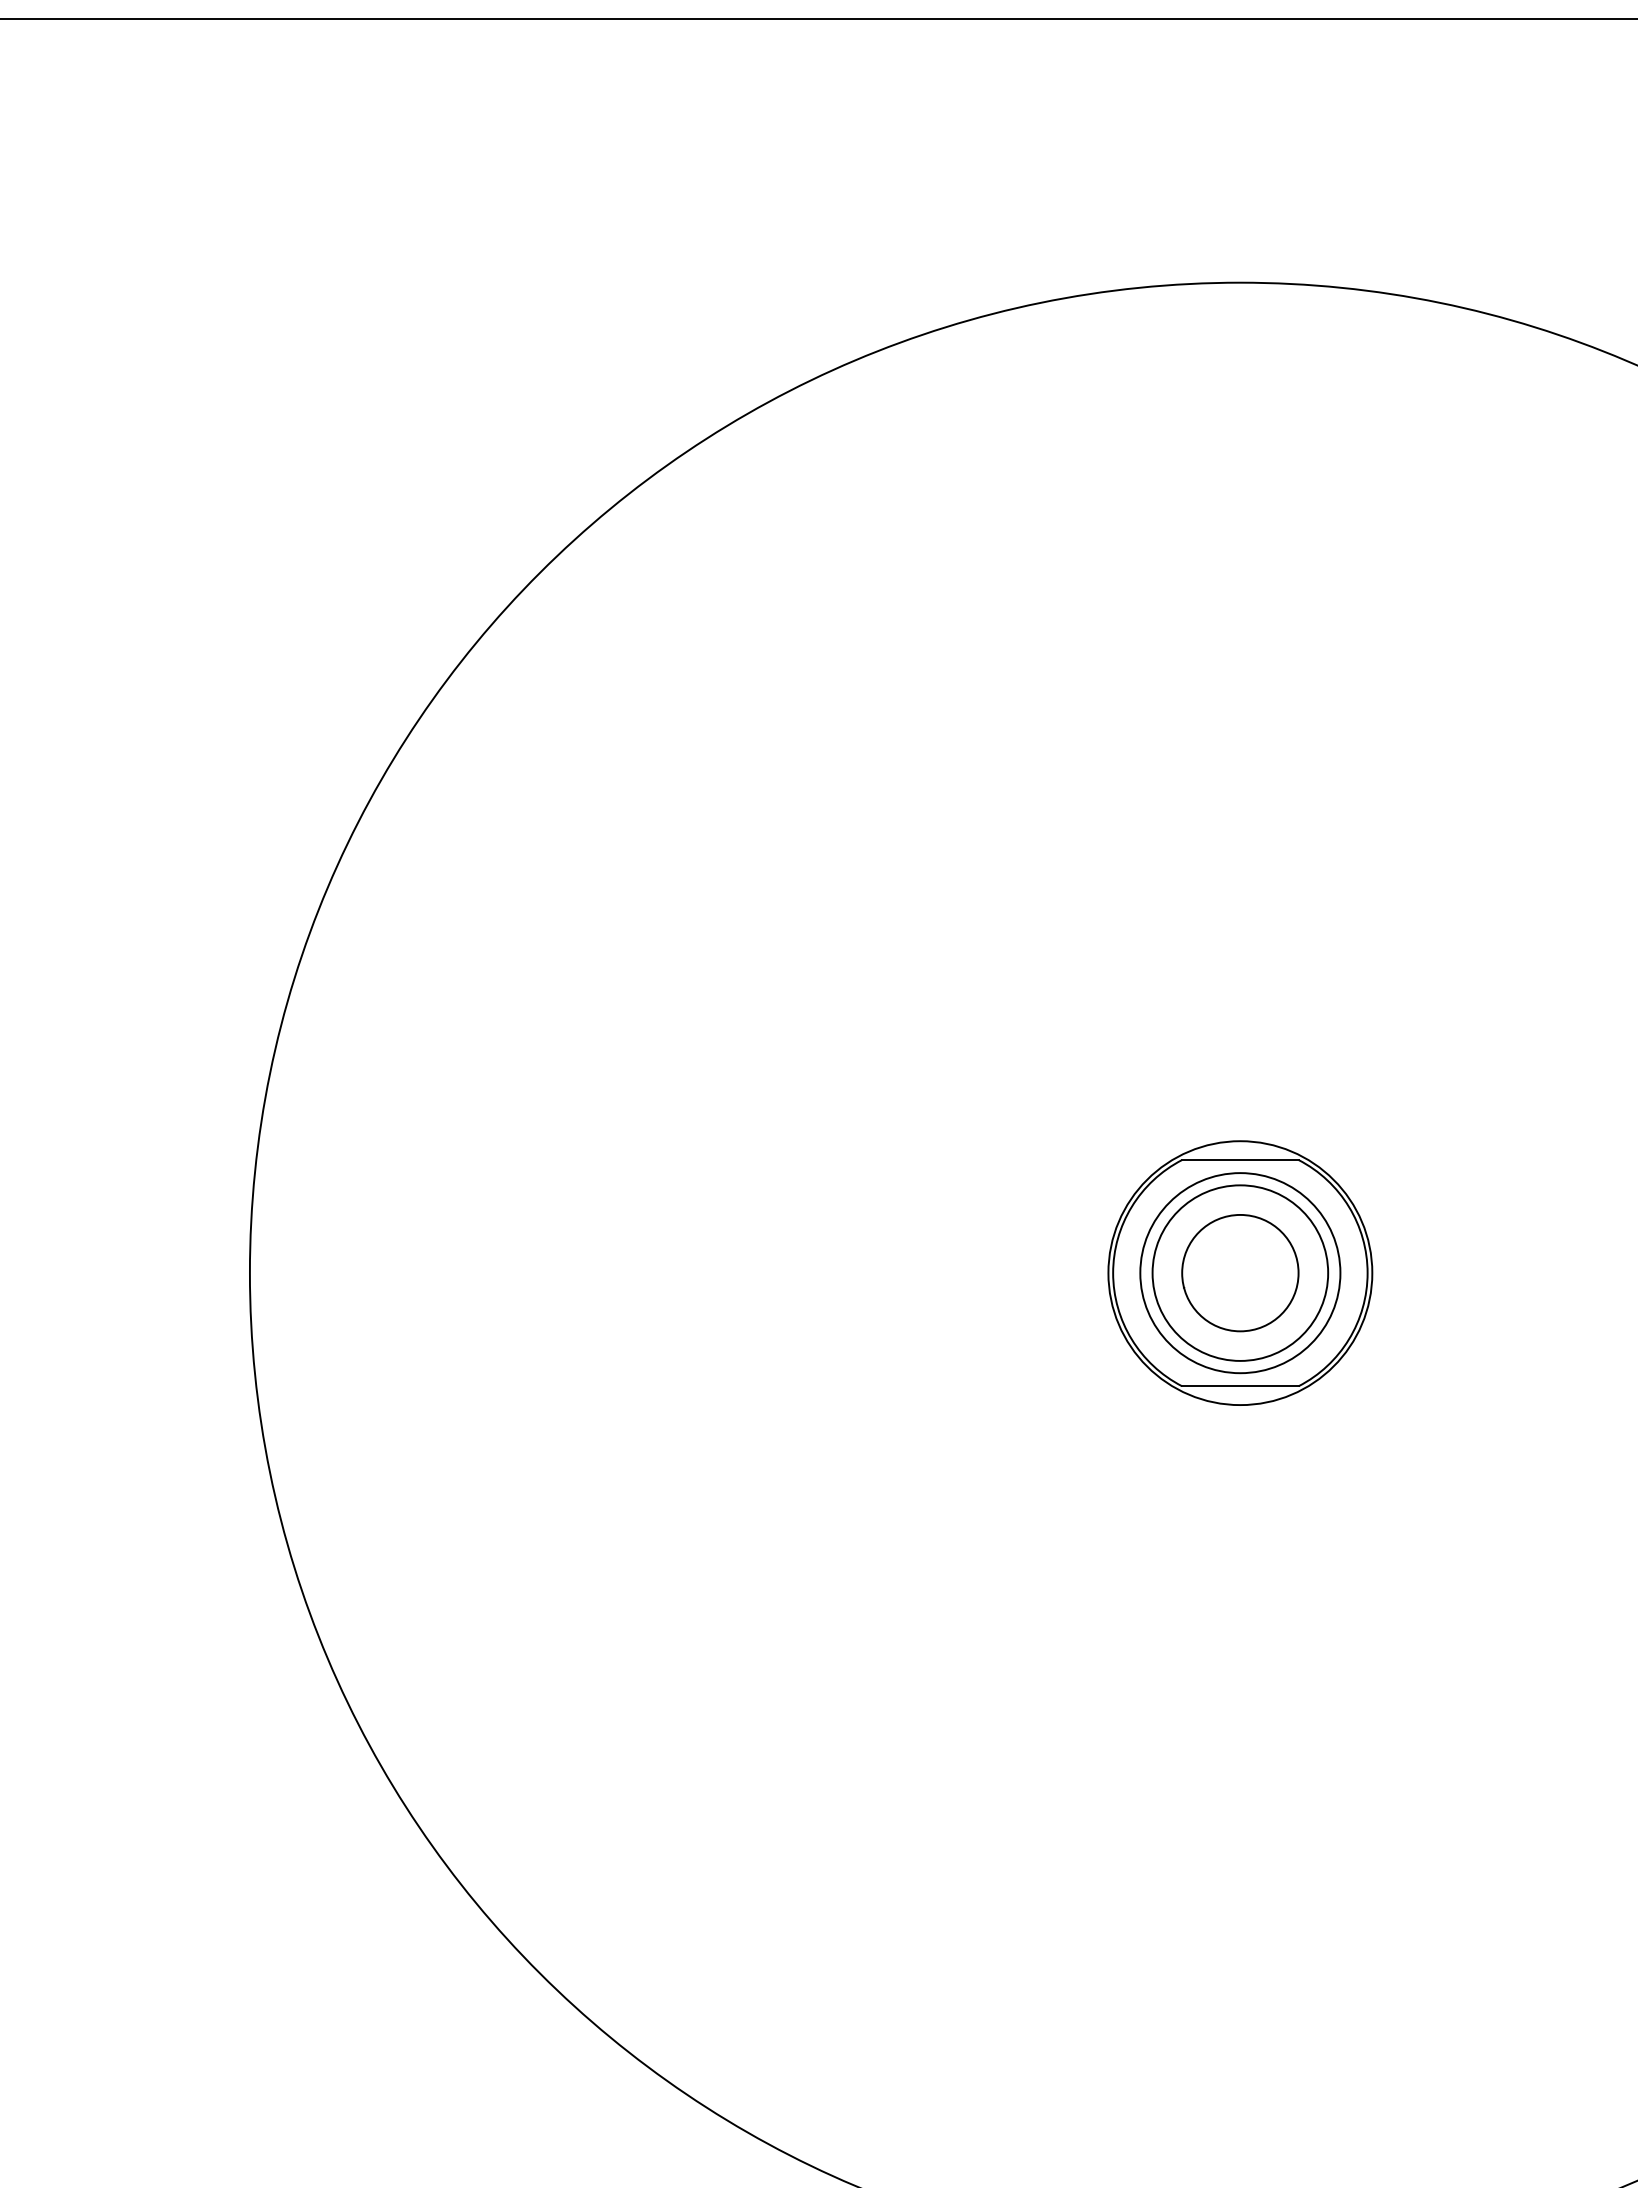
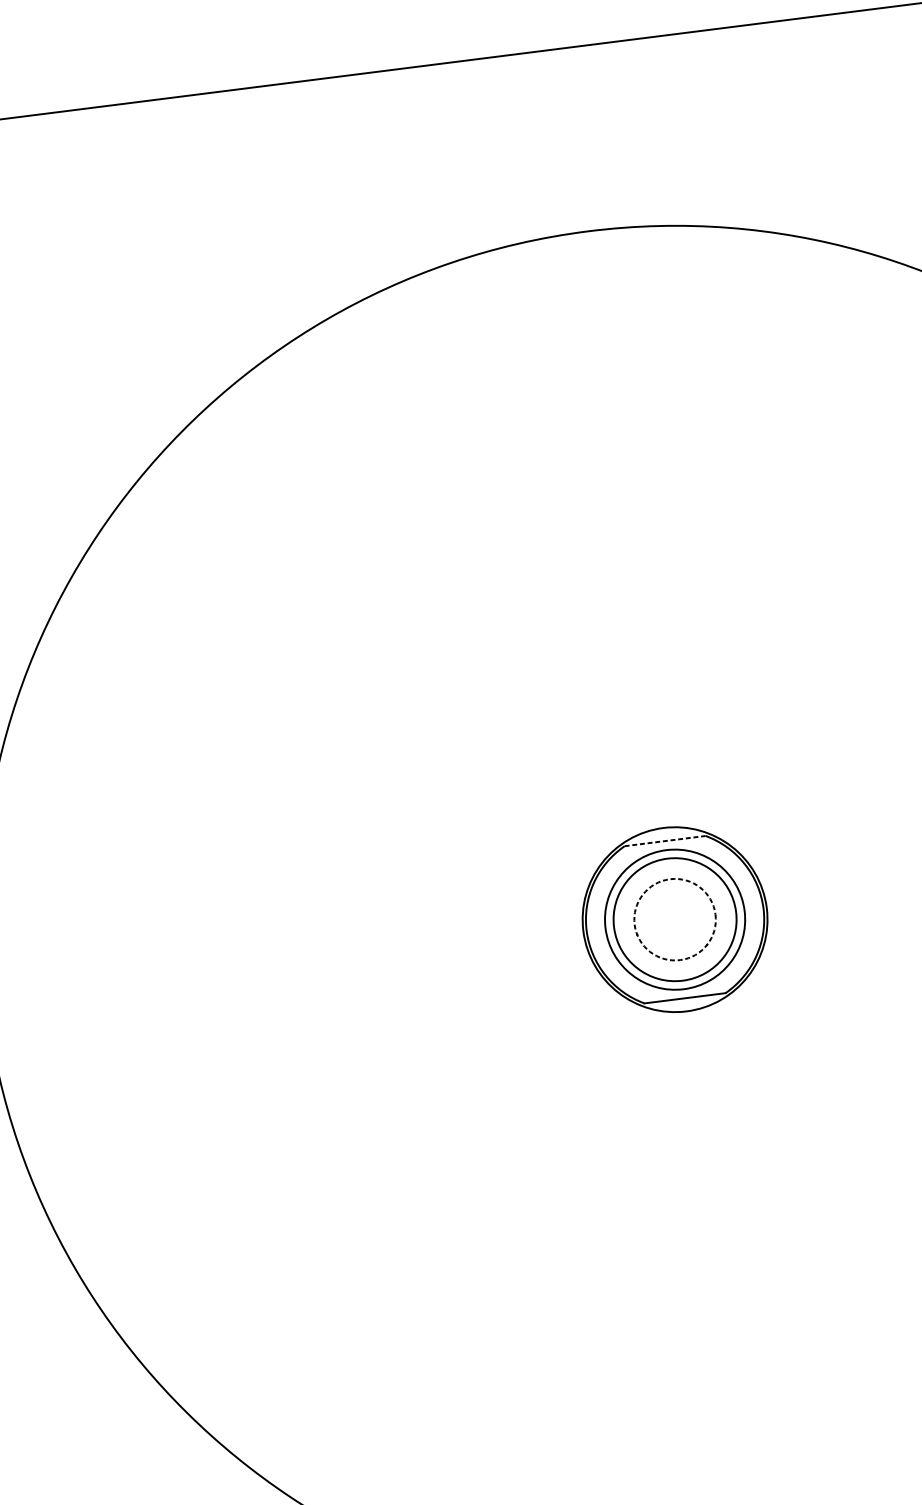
line: (1240, 1160) -> (665, 841), solid -> dashed
circle: (1240, 1272) -> (675, 919), solid -> dashed

